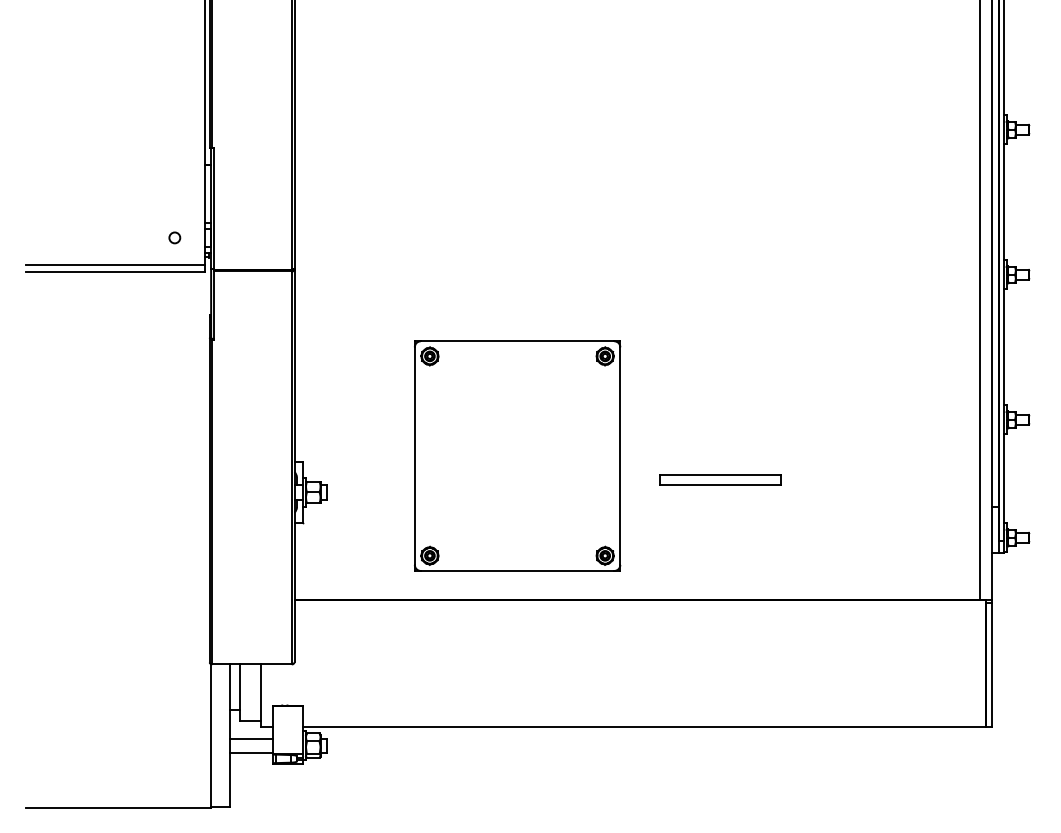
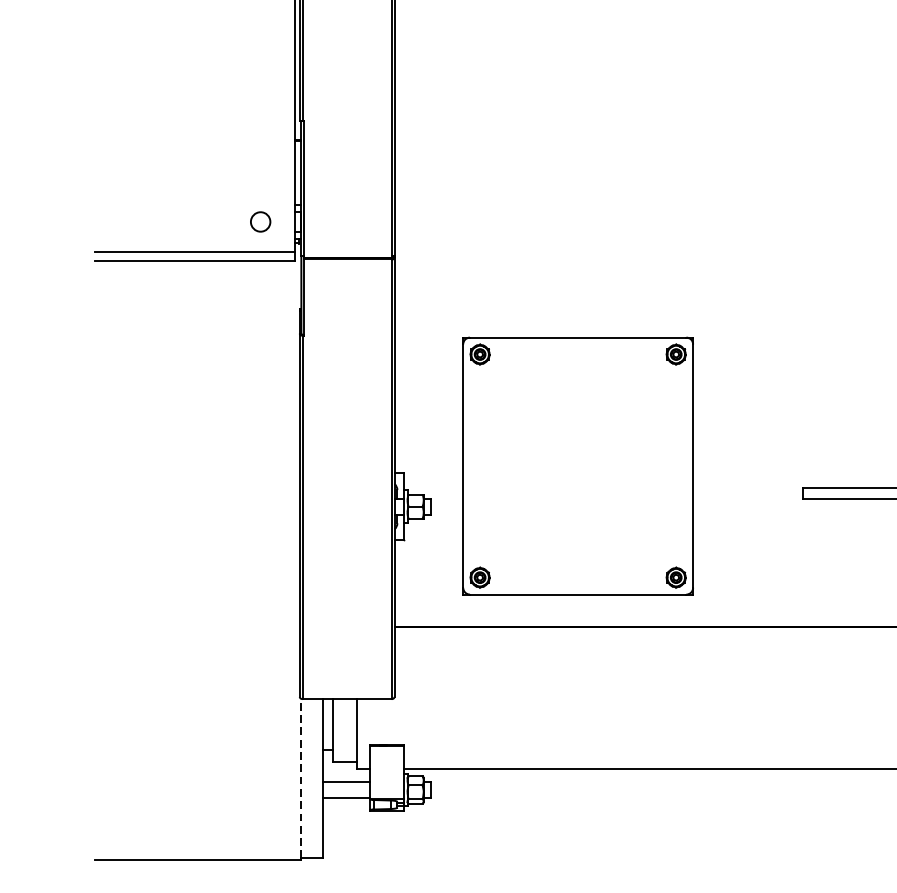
circle: (174, 237) -> (260, 221), size x1.6
part: (517, 455) -> (578, 465), moved
line: (211, 734) -> (301, 777), solid -> dashed

